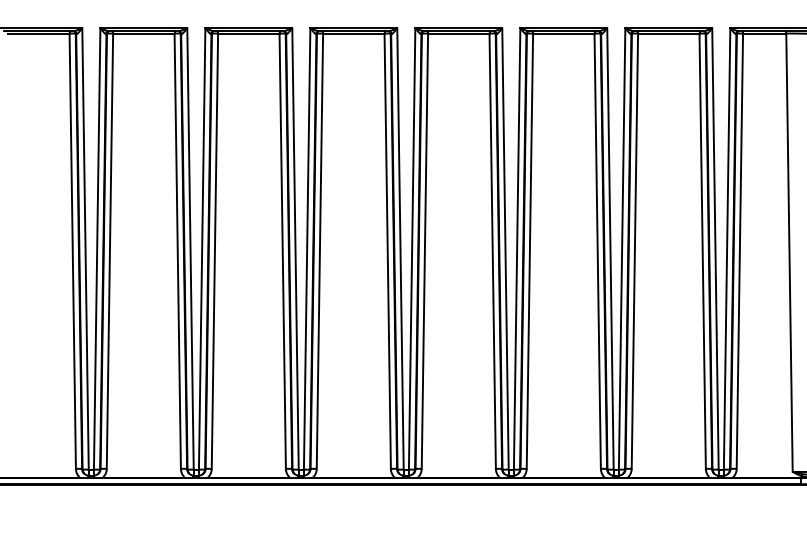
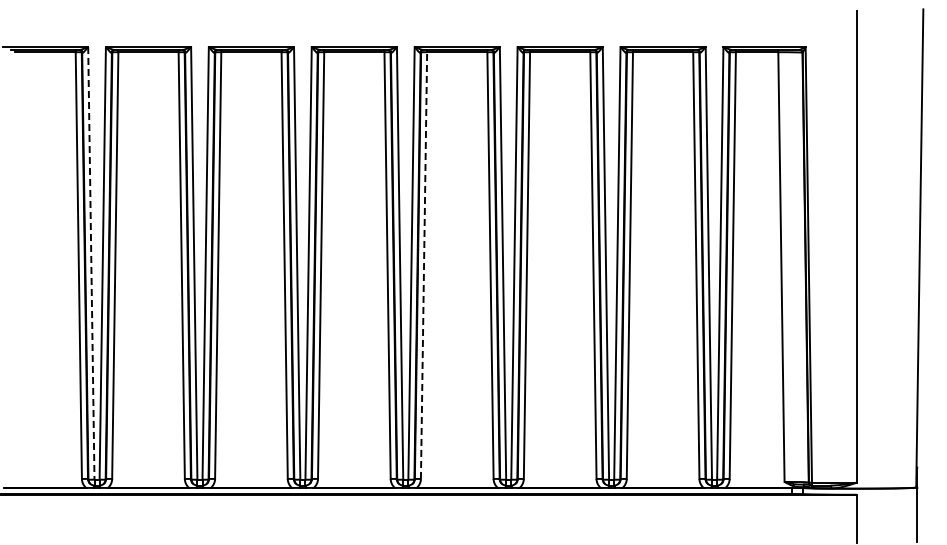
line: (85, 249) -> (91, 263), solid -> dashed
line: (425, 251) -> (424, 265), solid -> dashed

